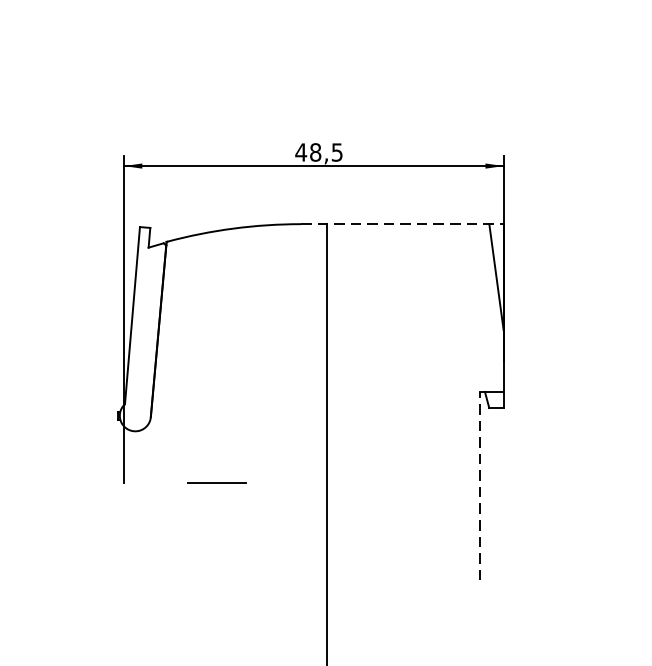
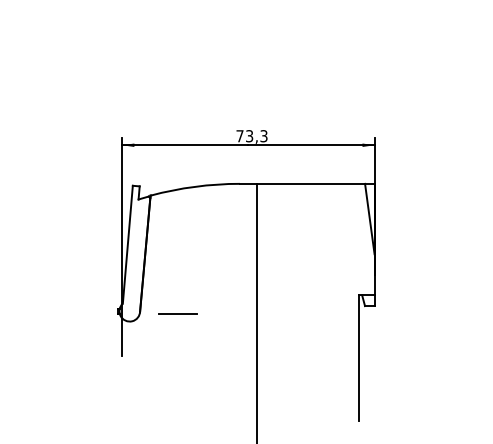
text: (318, 152) -> (251, 136), 48,5 -> 73,3
line: (402, 223) -> (307, 183), dashed -> solid
line: (216, 482) -> (177, 313), moved
line: (479, 485) -> (358, 357), dashed -> solid

